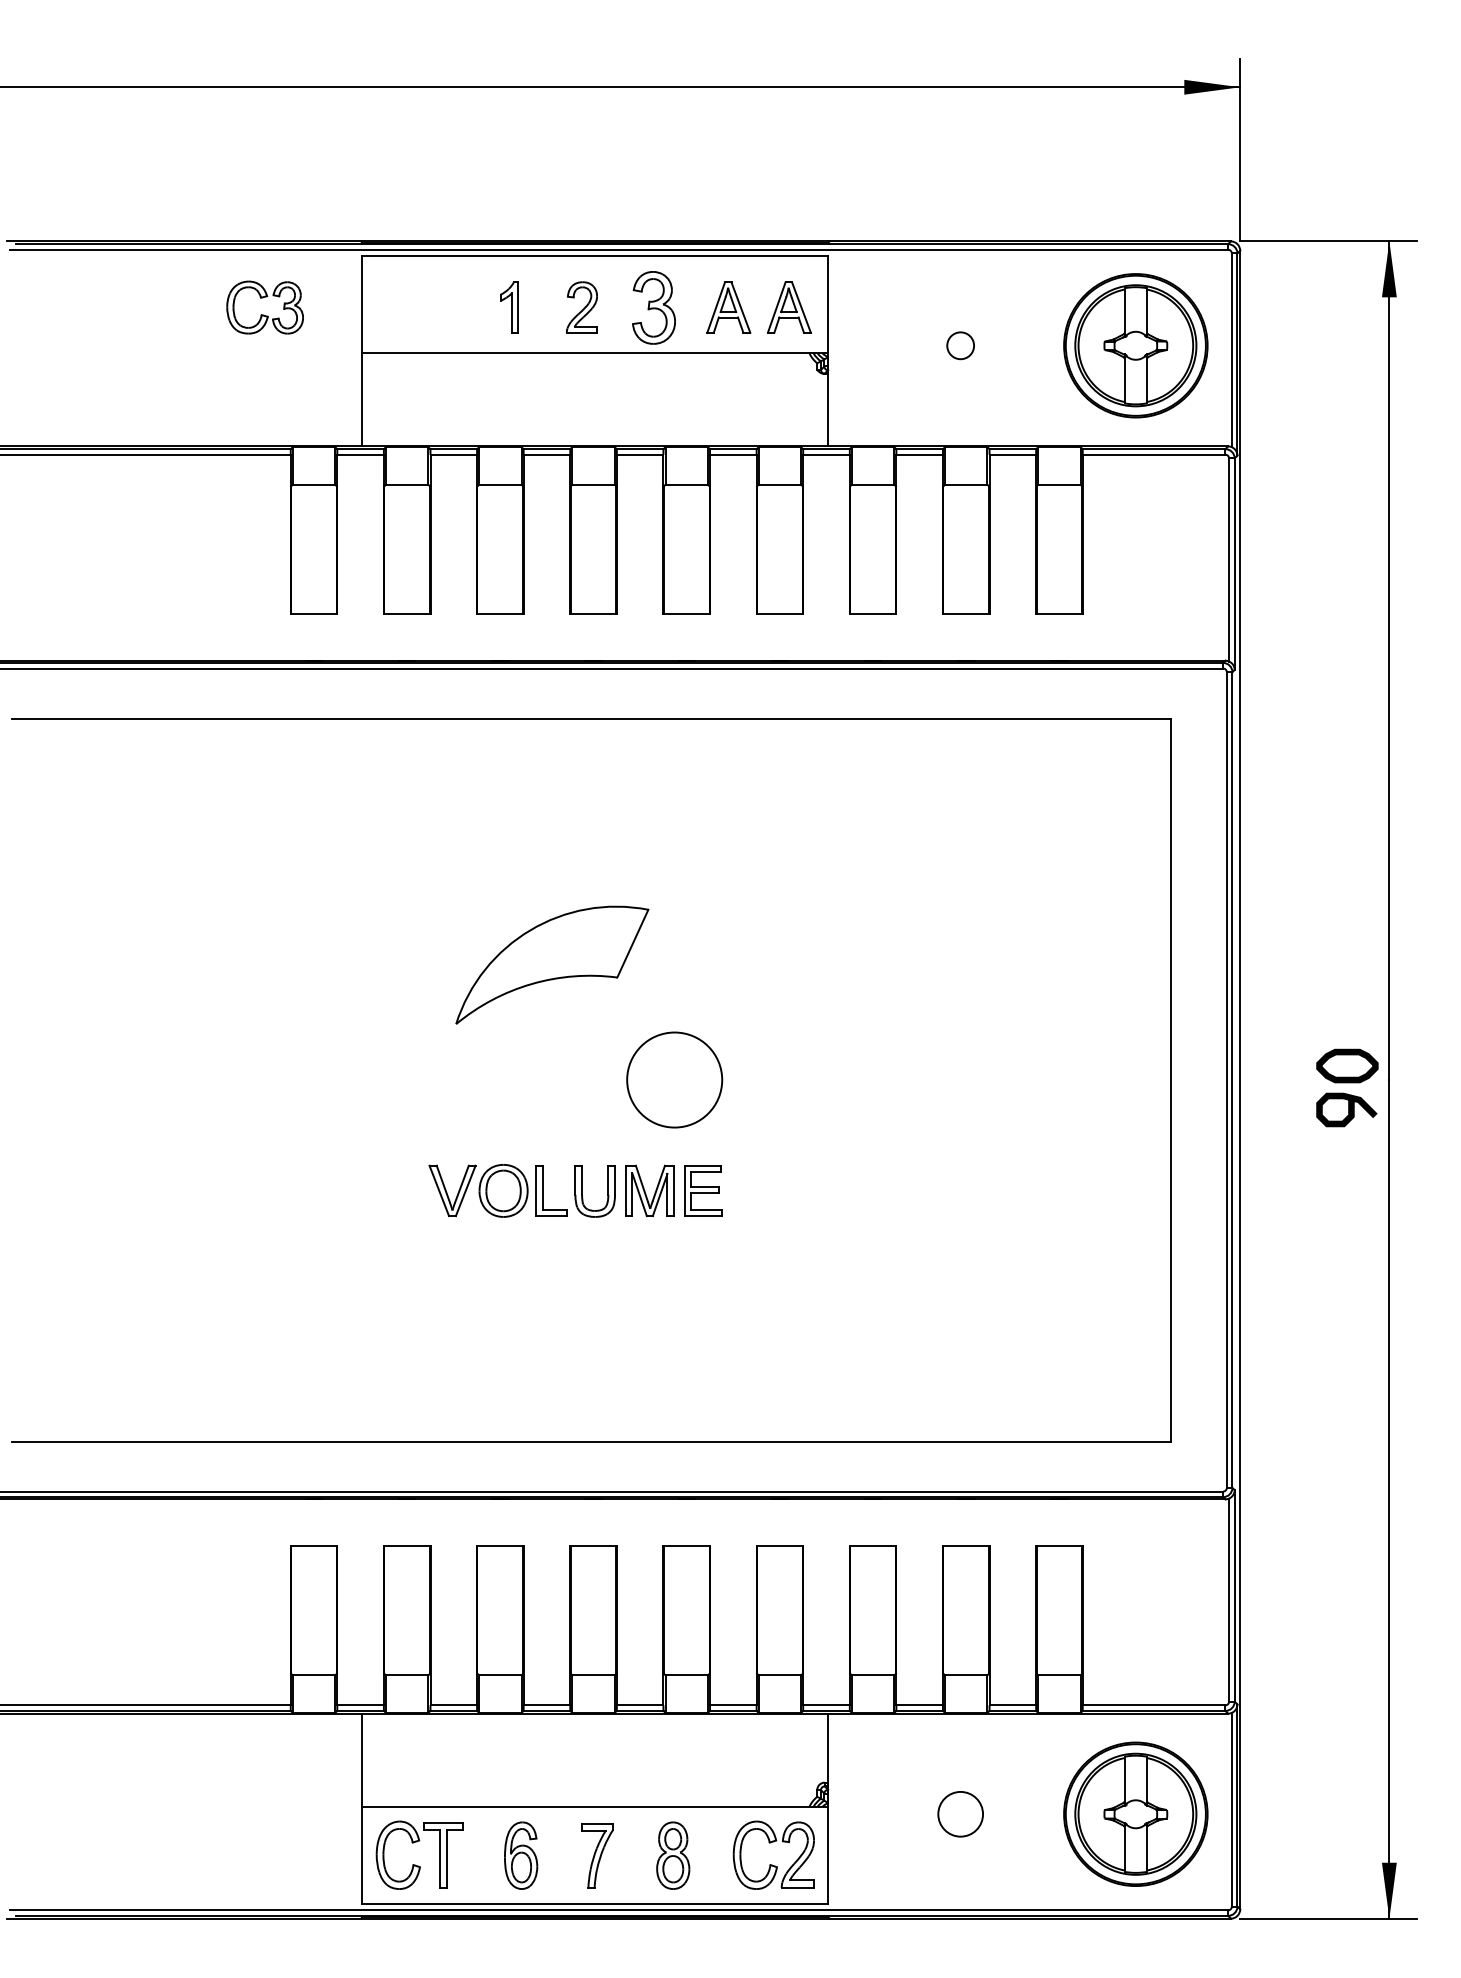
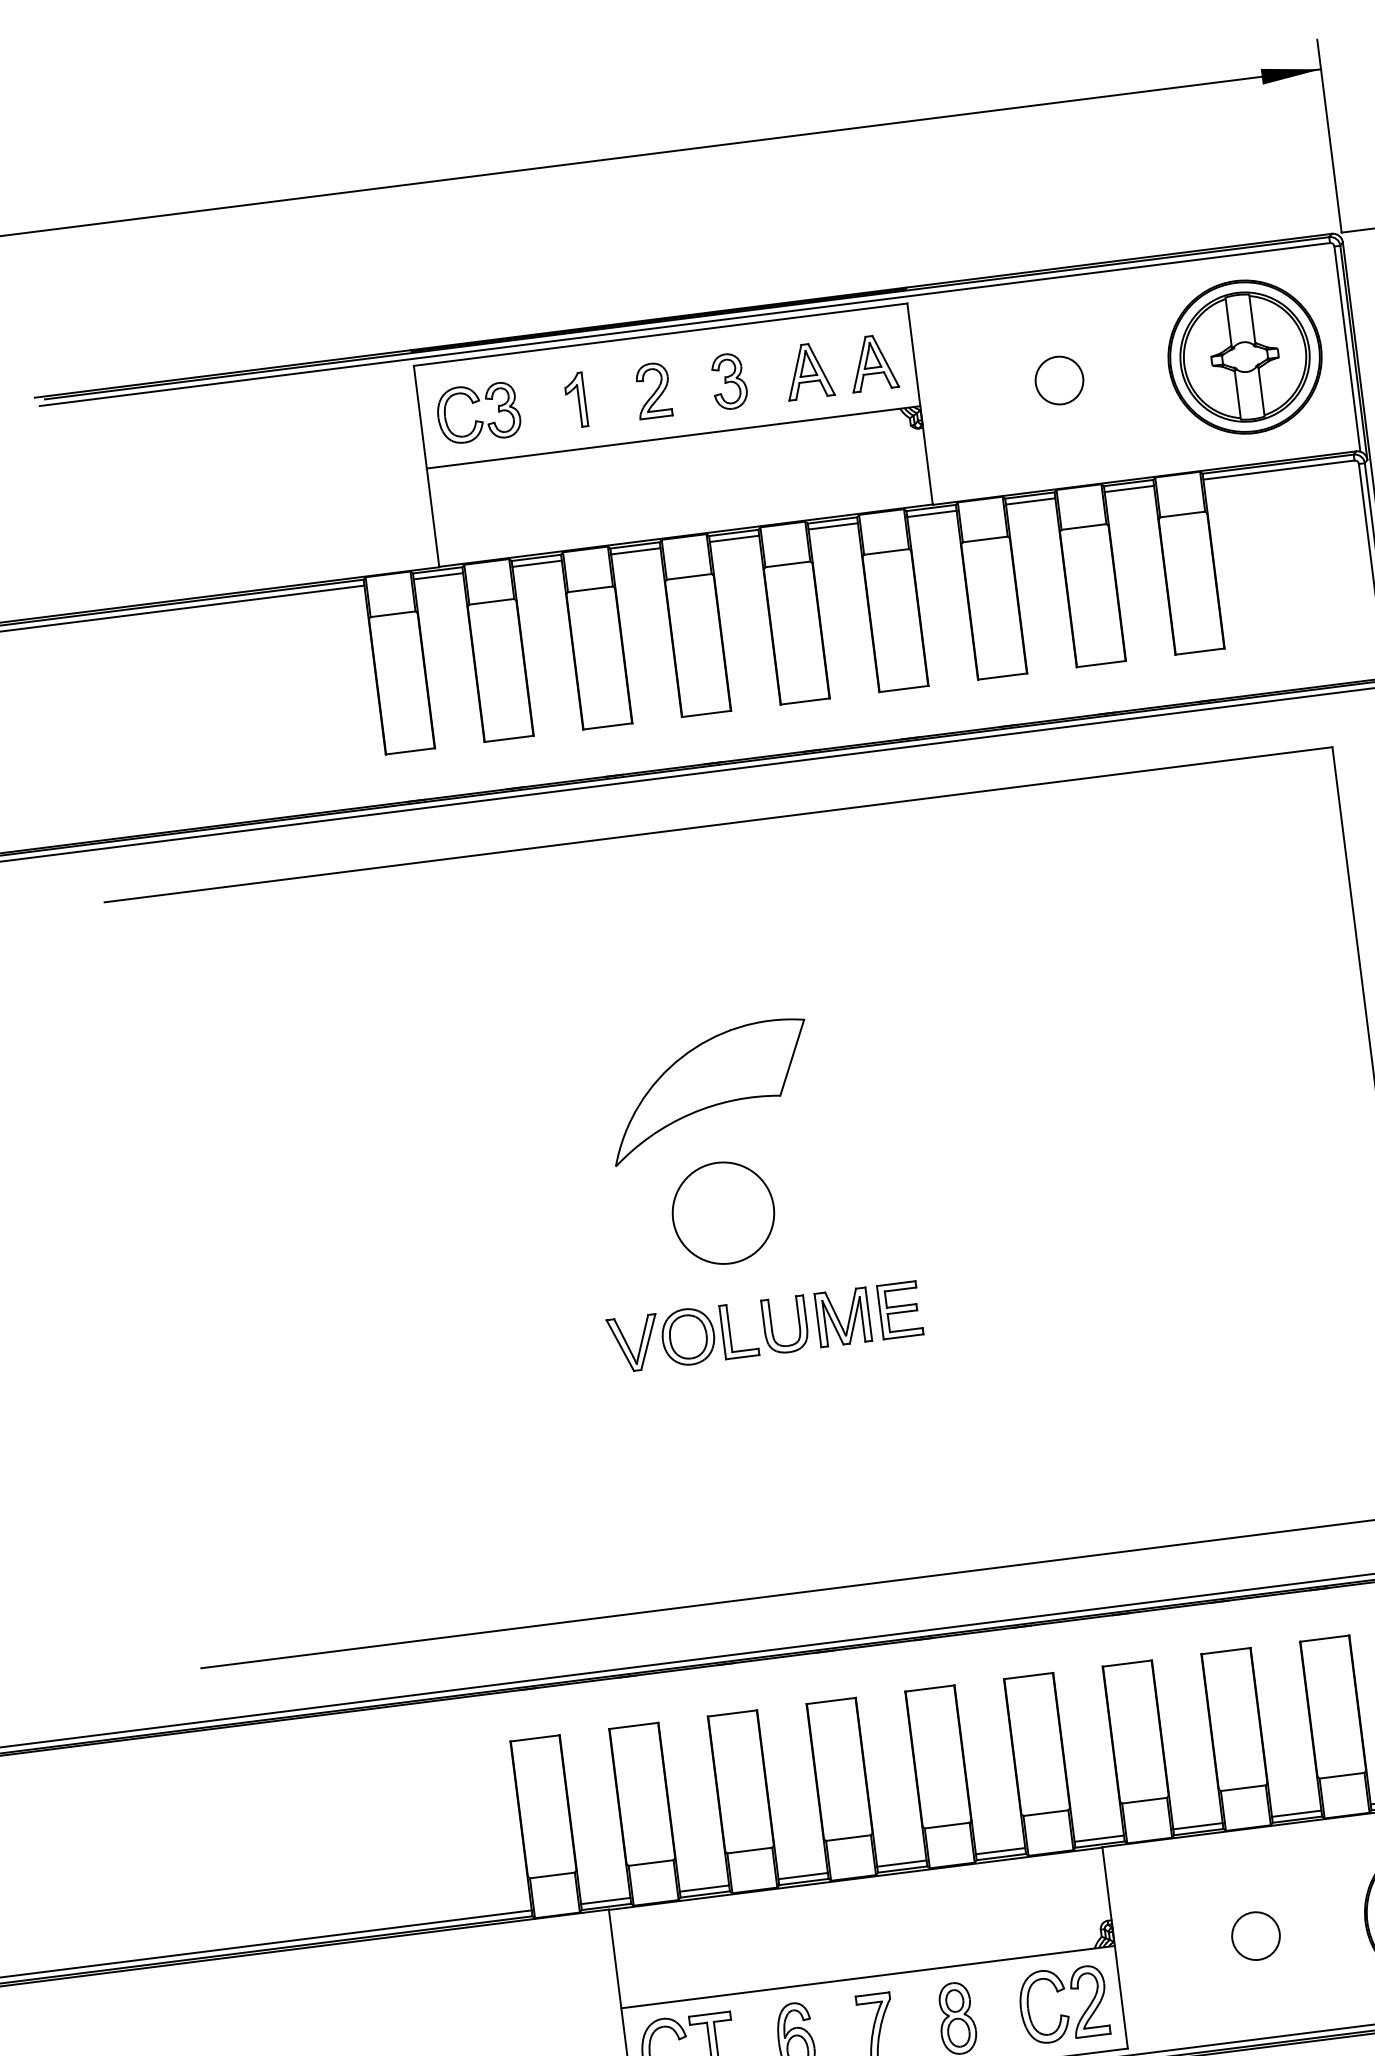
part: (653, 307) -> (728, 381), size x0.71
part: (264, 314) -> (478, 420), moved
circle: (960, 345) -> (1059, 380), size x1.67
circle: (674, 1079) -> (723, 1212), moved

